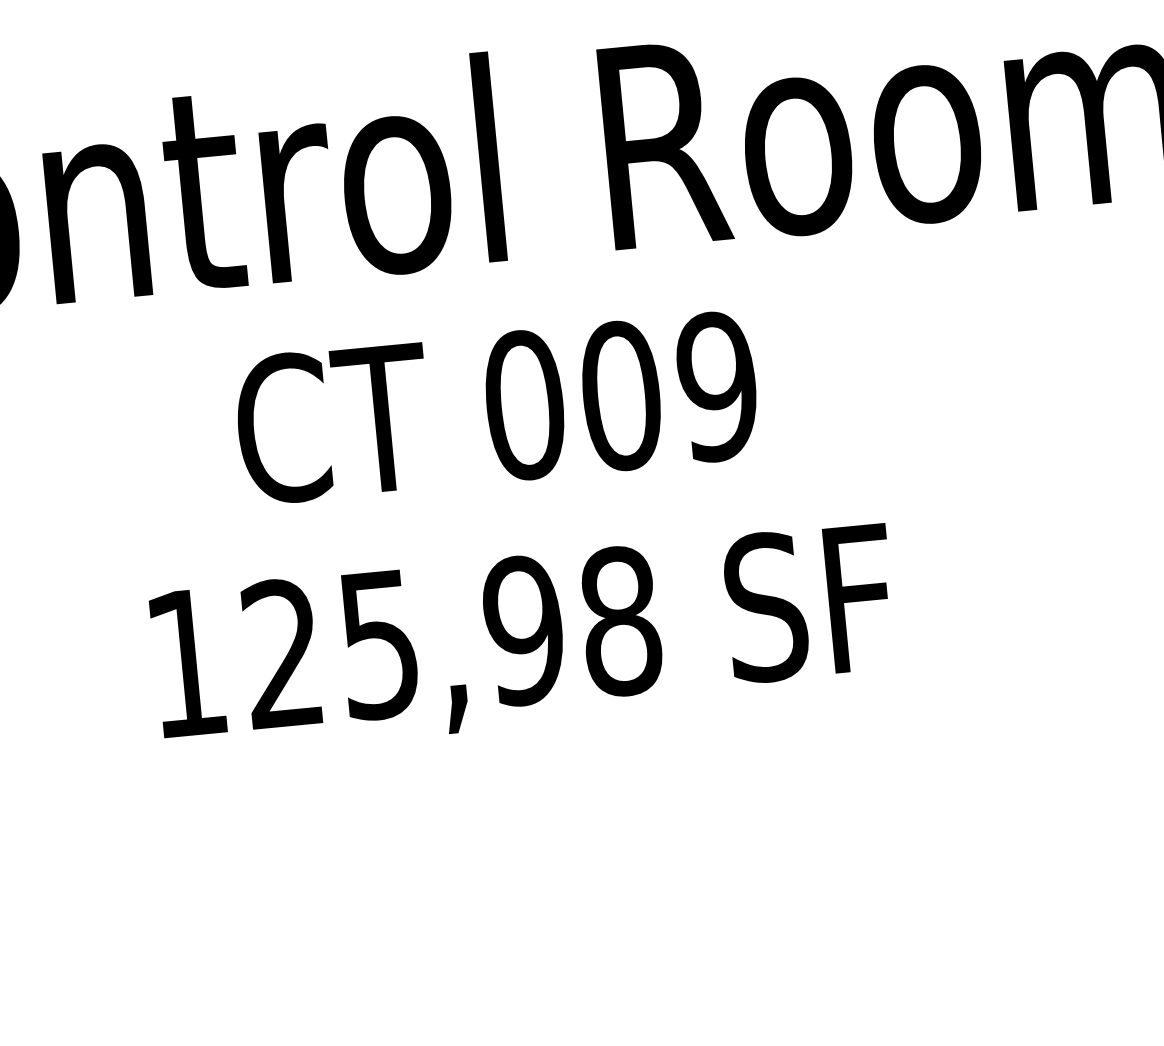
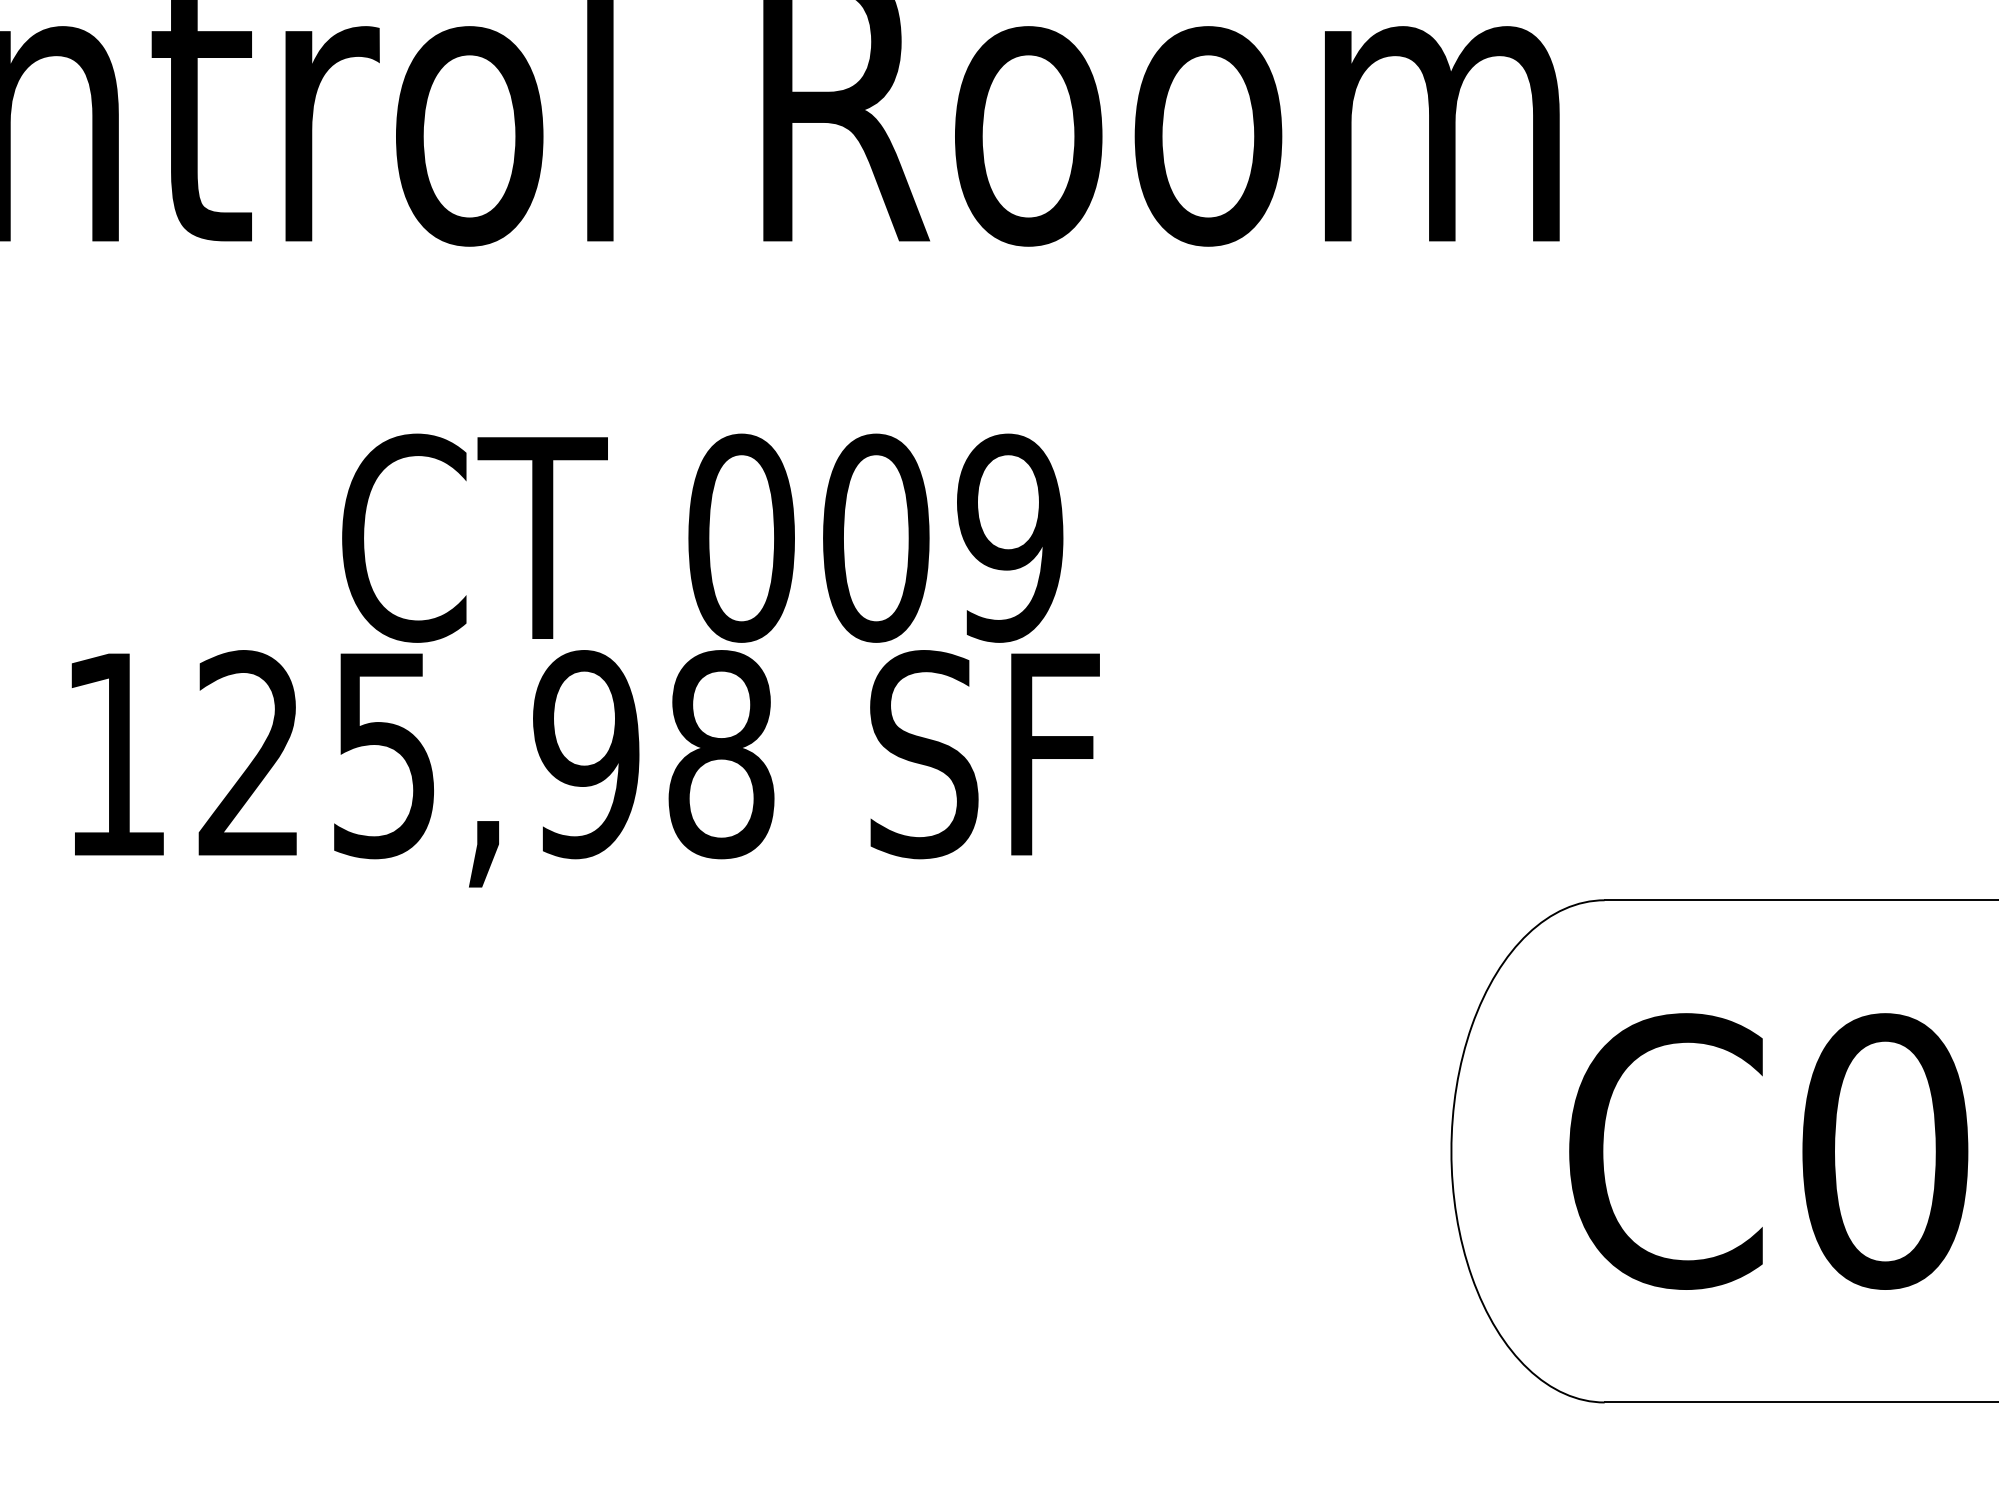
text: (496, 407) -> (702, 537), moved

